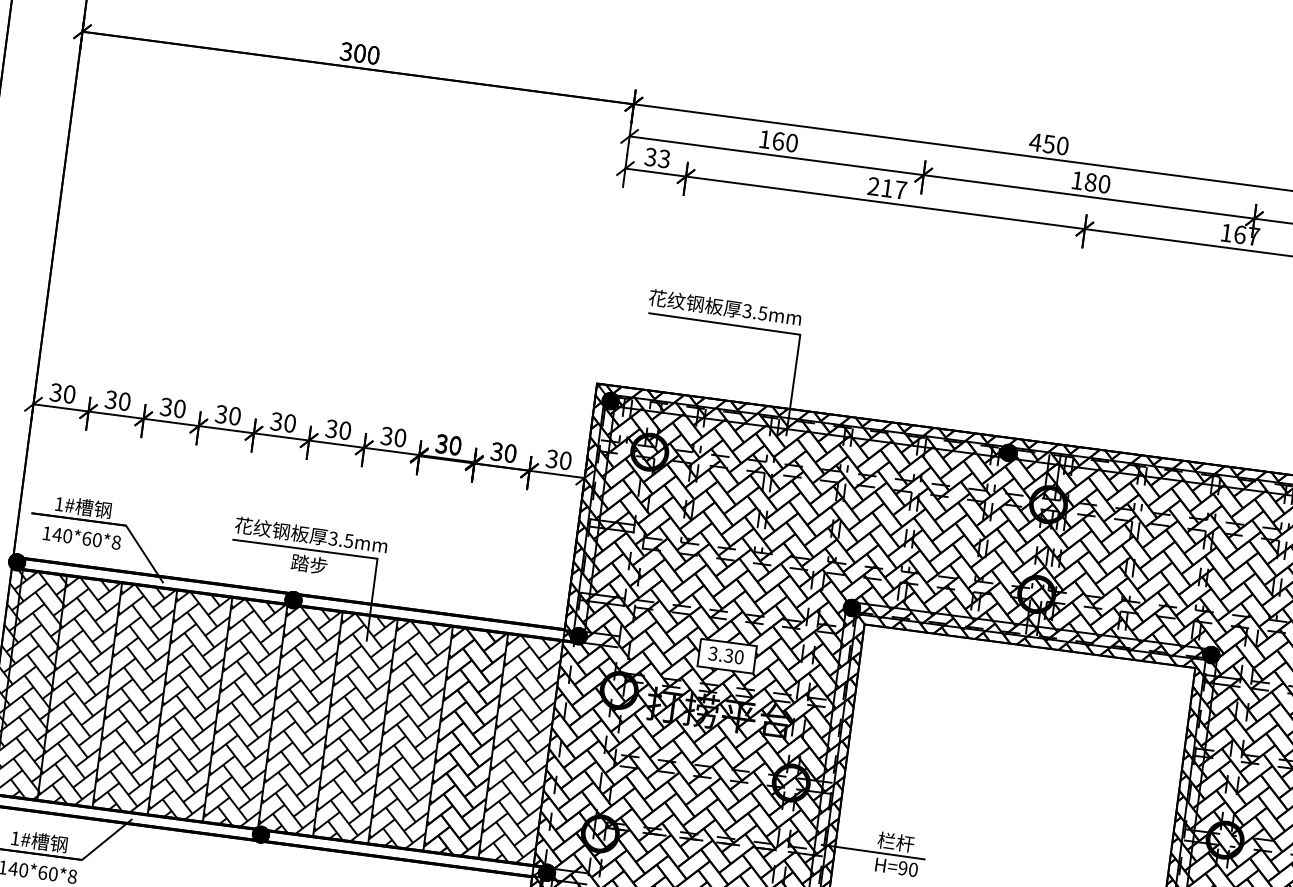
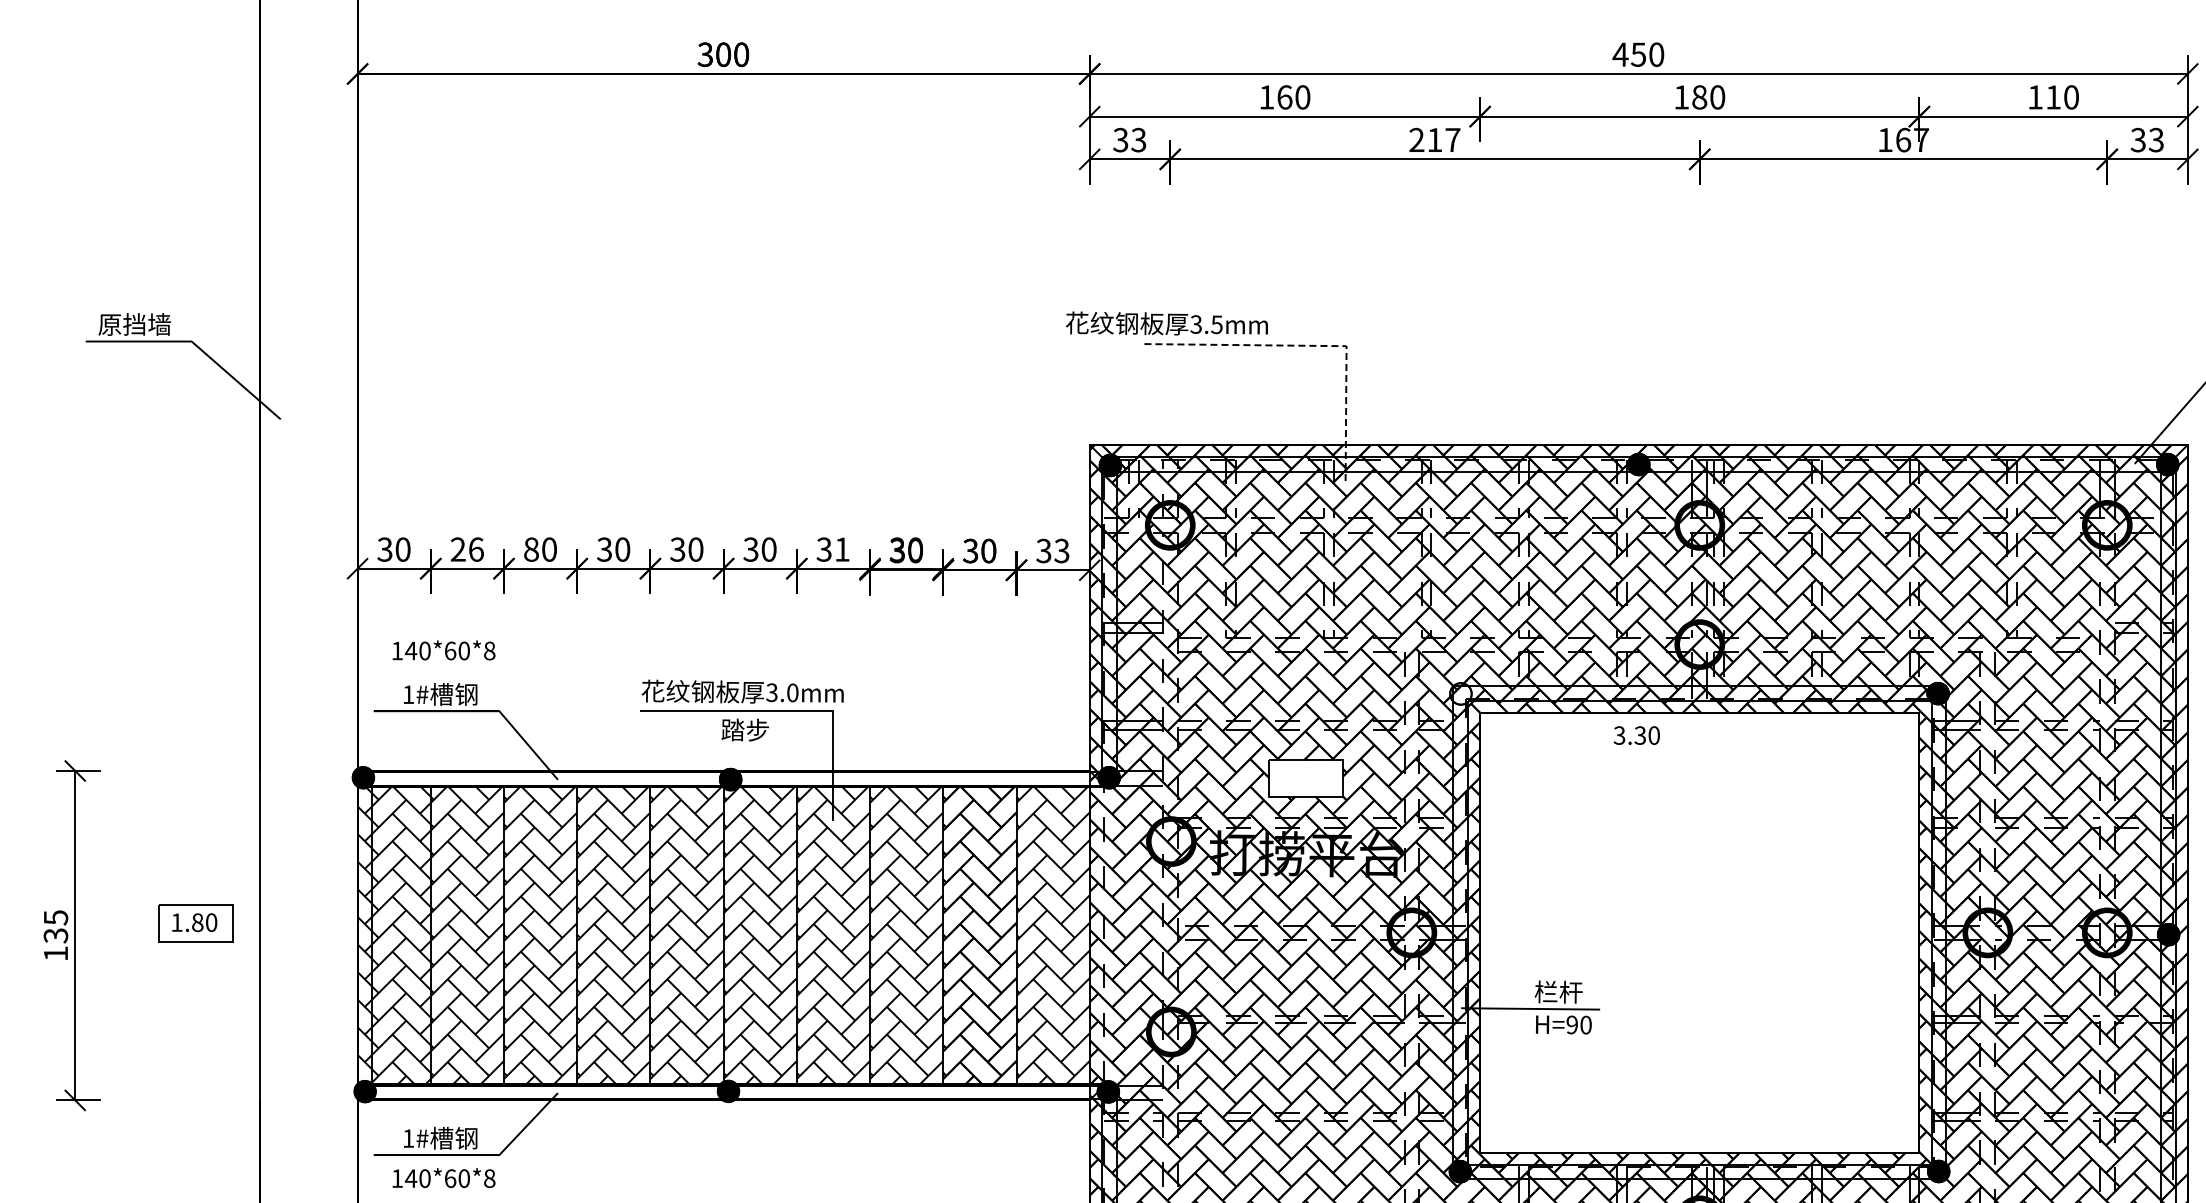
text: (724, 307) -> (1166, 323), moved
line: (774, 330) -> (1312, 345), solid -> dashed
text: (117, 400) -> (466, 549), 30 -> 26
text: (166, 407) -> (531, 549), 30 -> 80
text: (400, 437) -> (842, 549), 30 -> 31
text: (565, 460) -> (1061, 550), 30 -> 33
text: (81, 537) -> (443, 650), moved
text: (348, 540) -> (792, 692), 3.5mm -> 3.0mm
hatch: (851, 607) -> (1460, 693), removed
text: (725, 655) -> (1636, 735), moved

